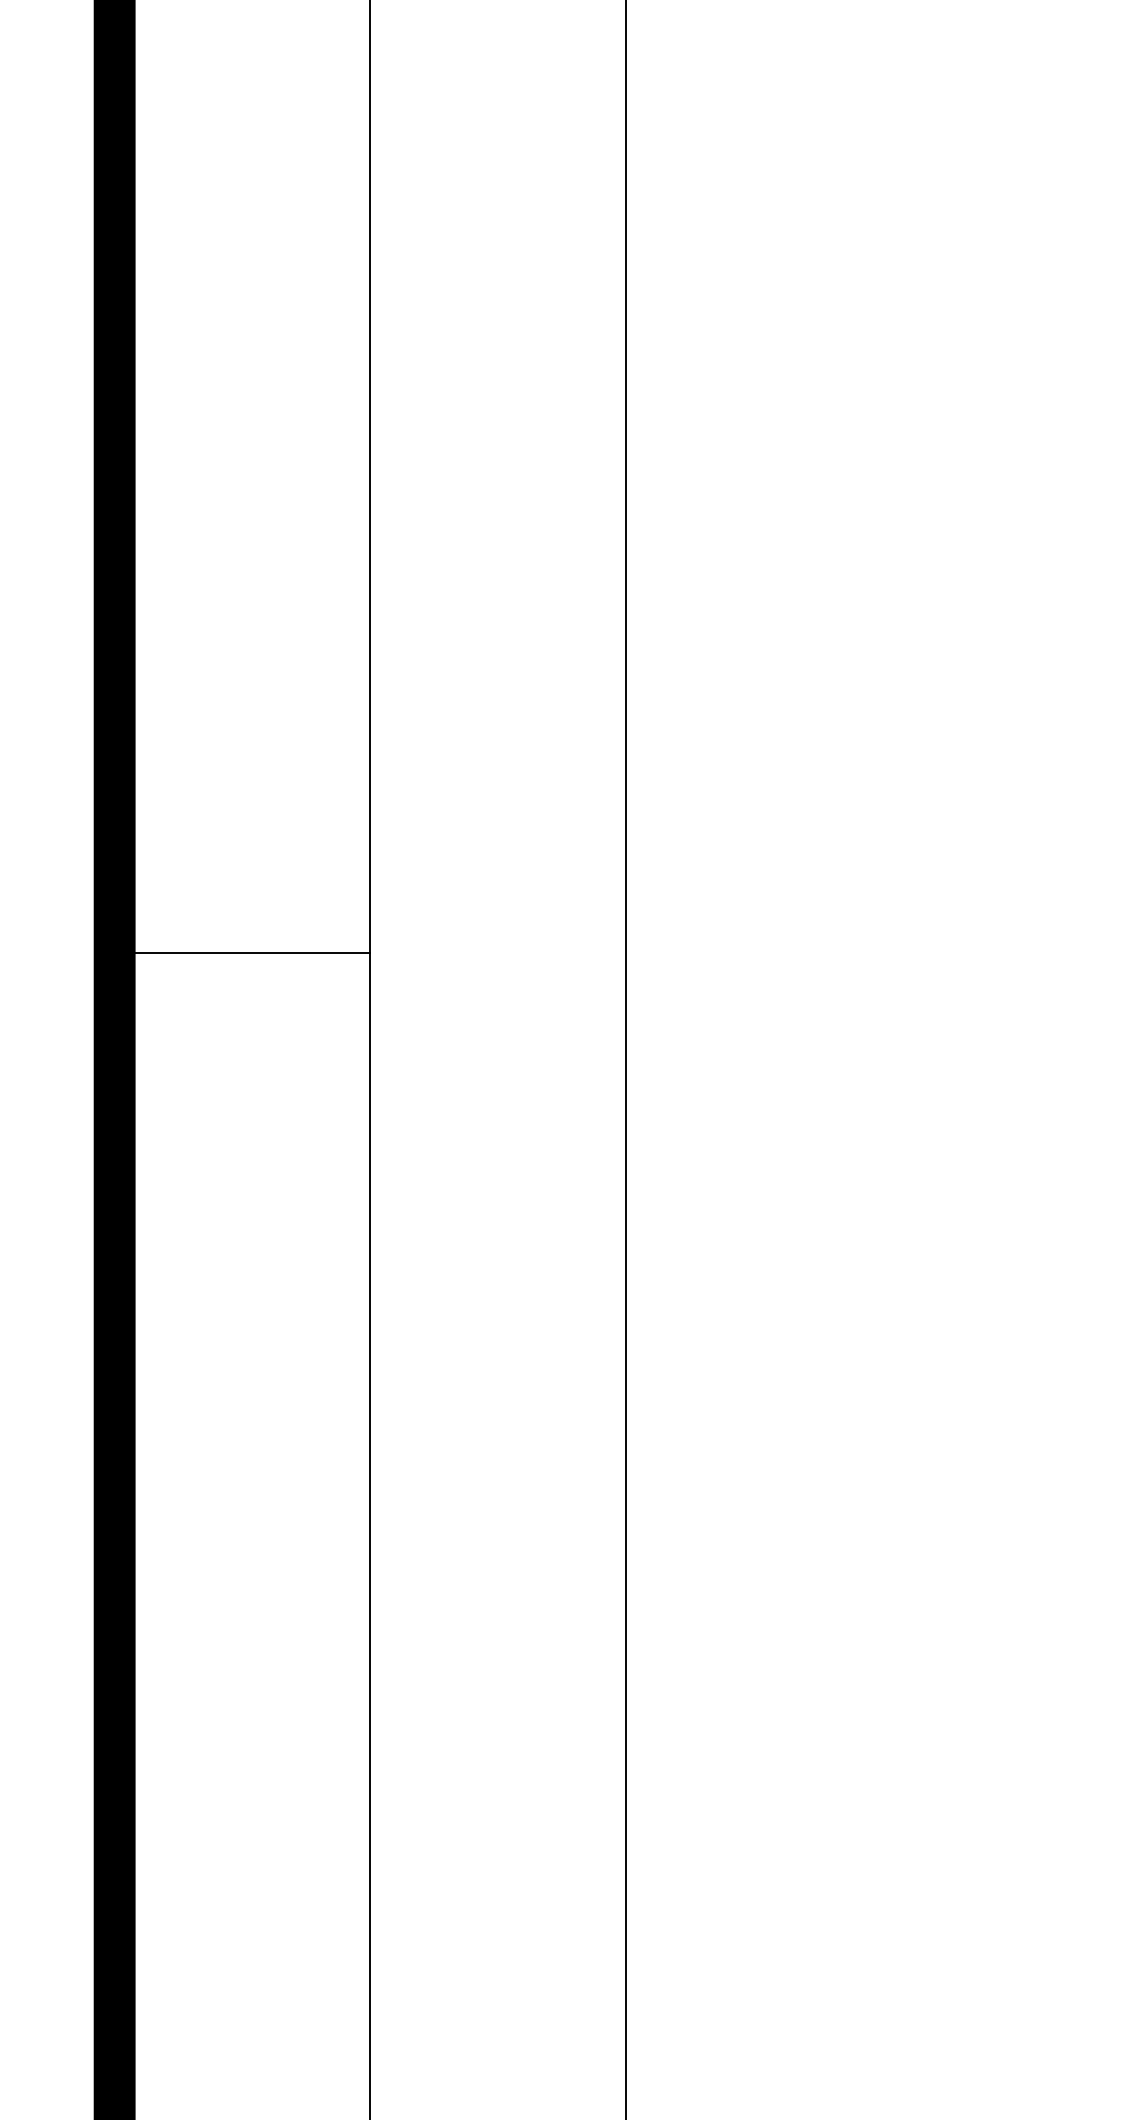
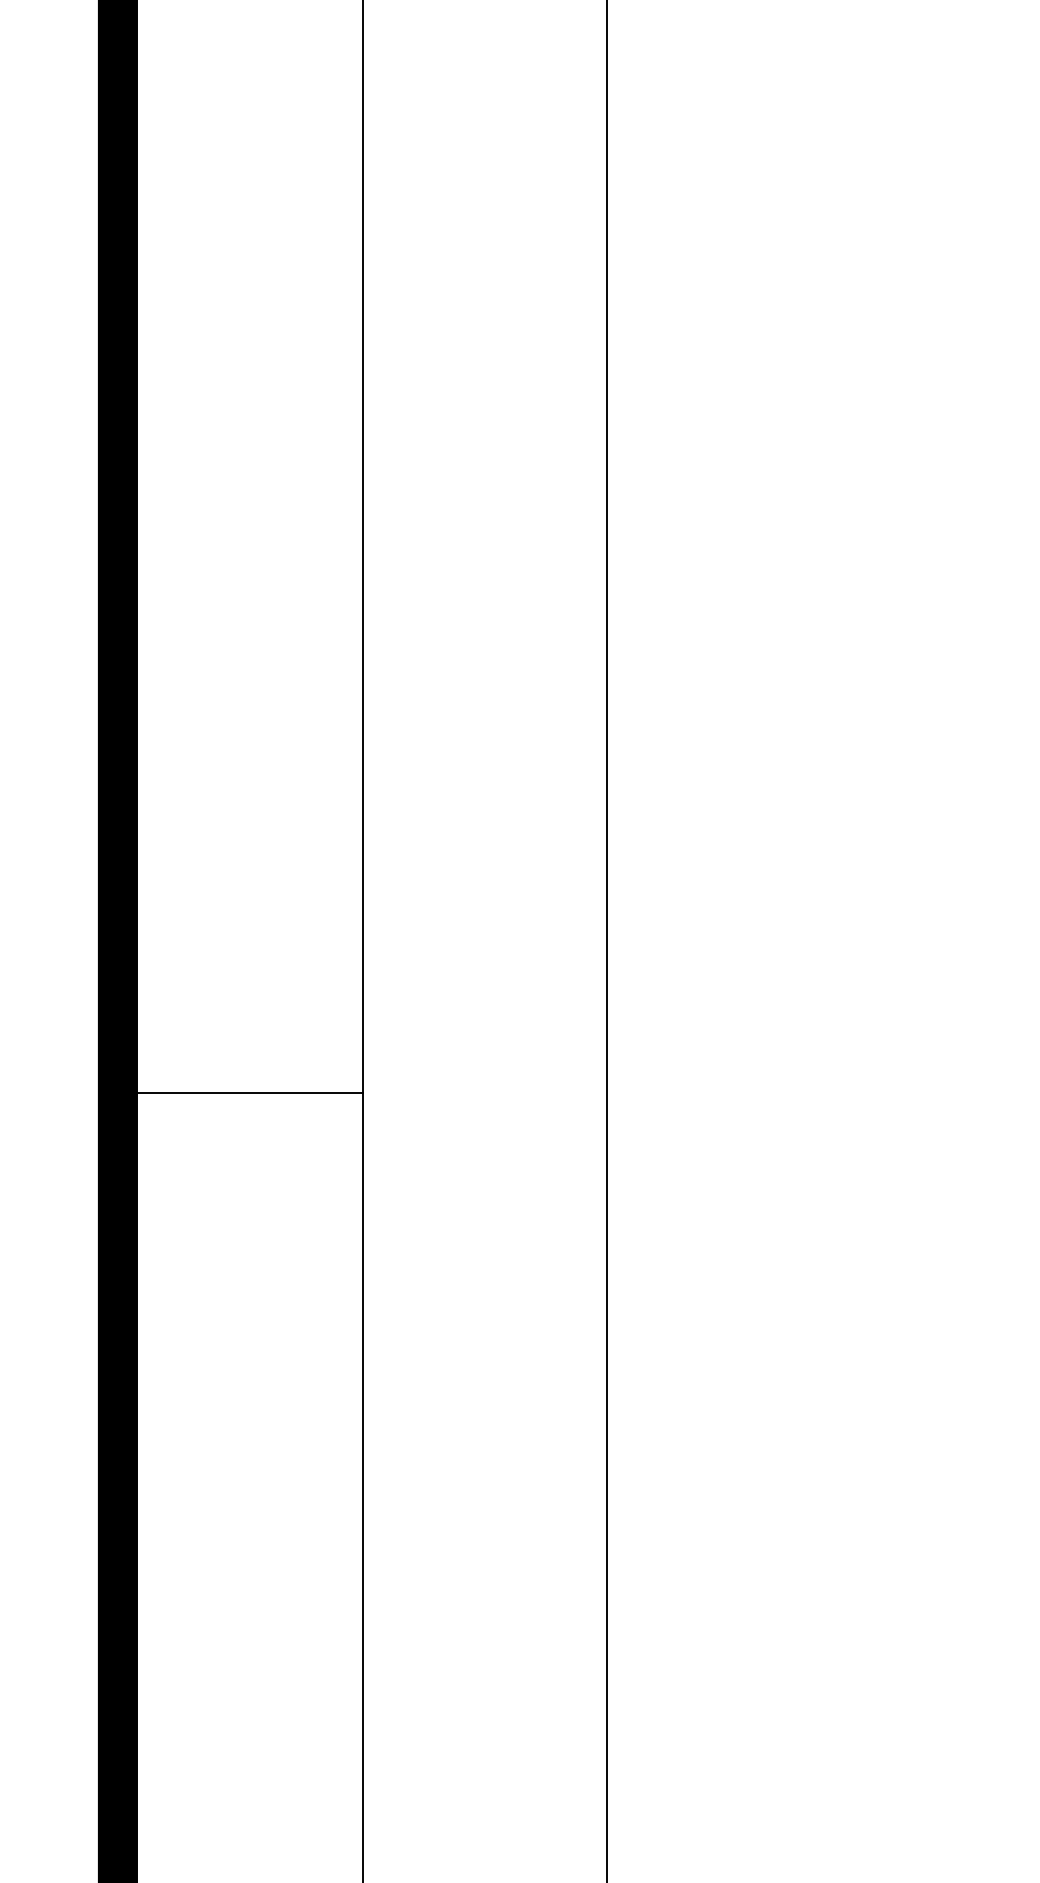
line: (235, 952) -> (233, 1092), moved

